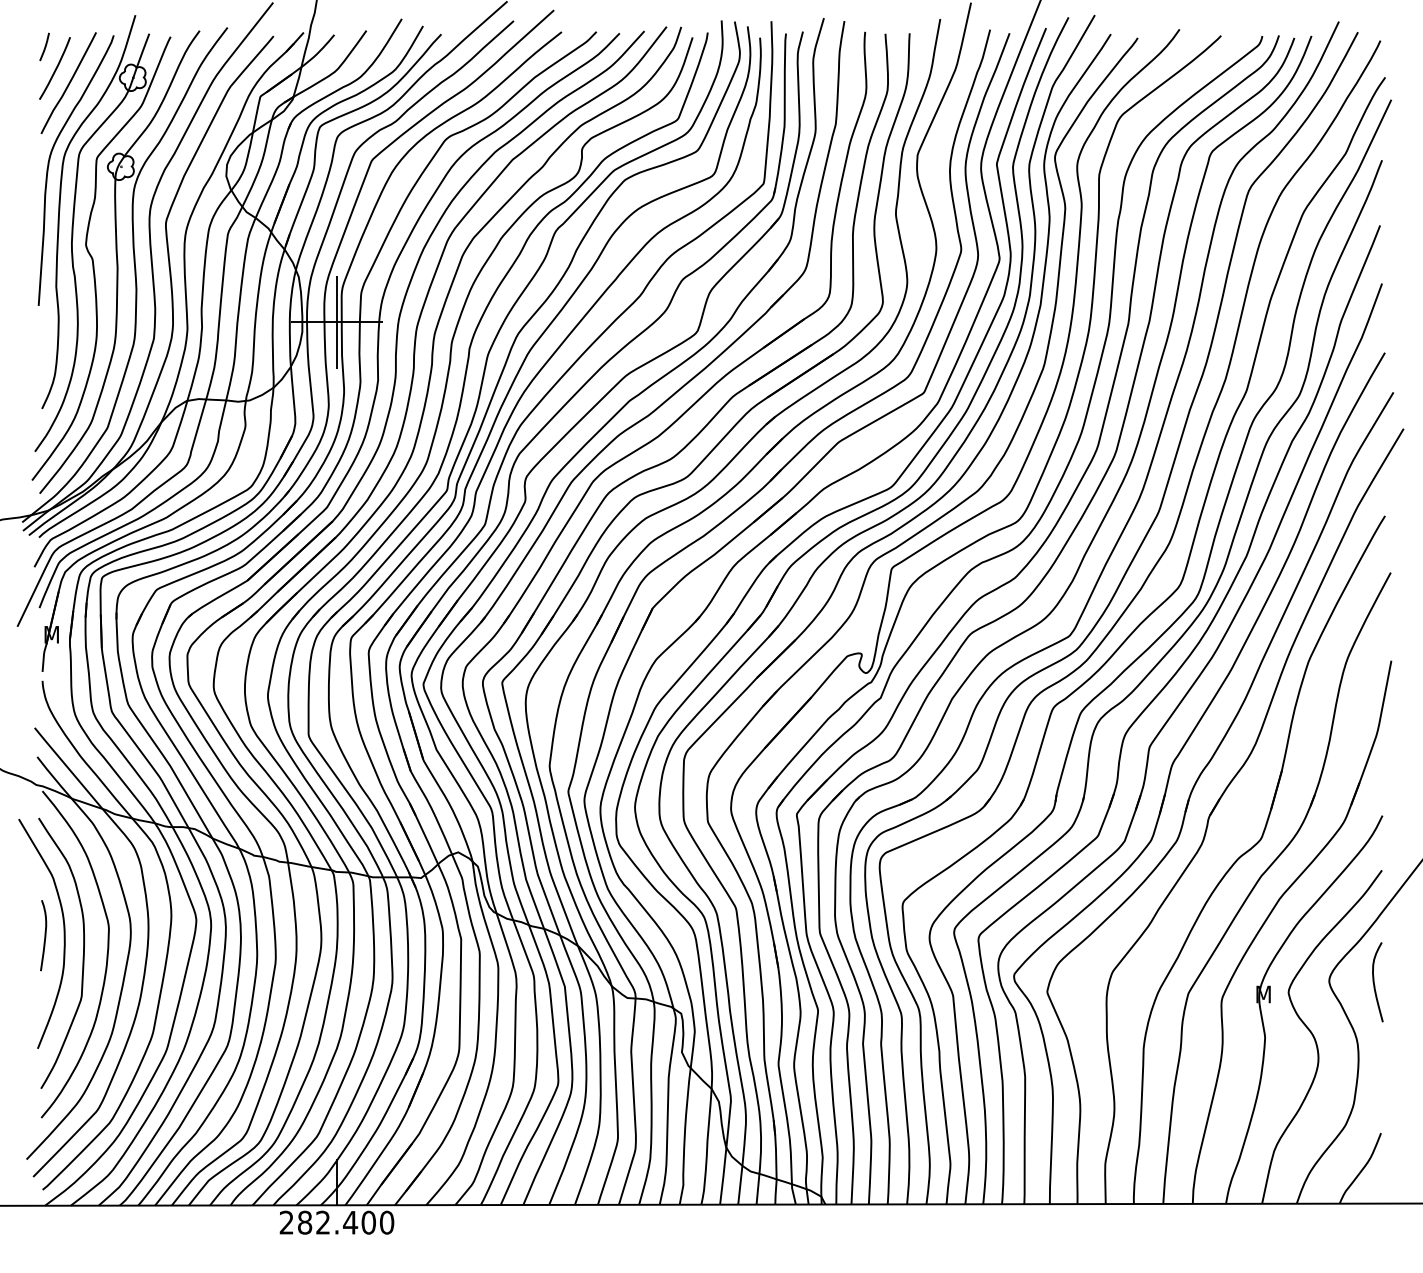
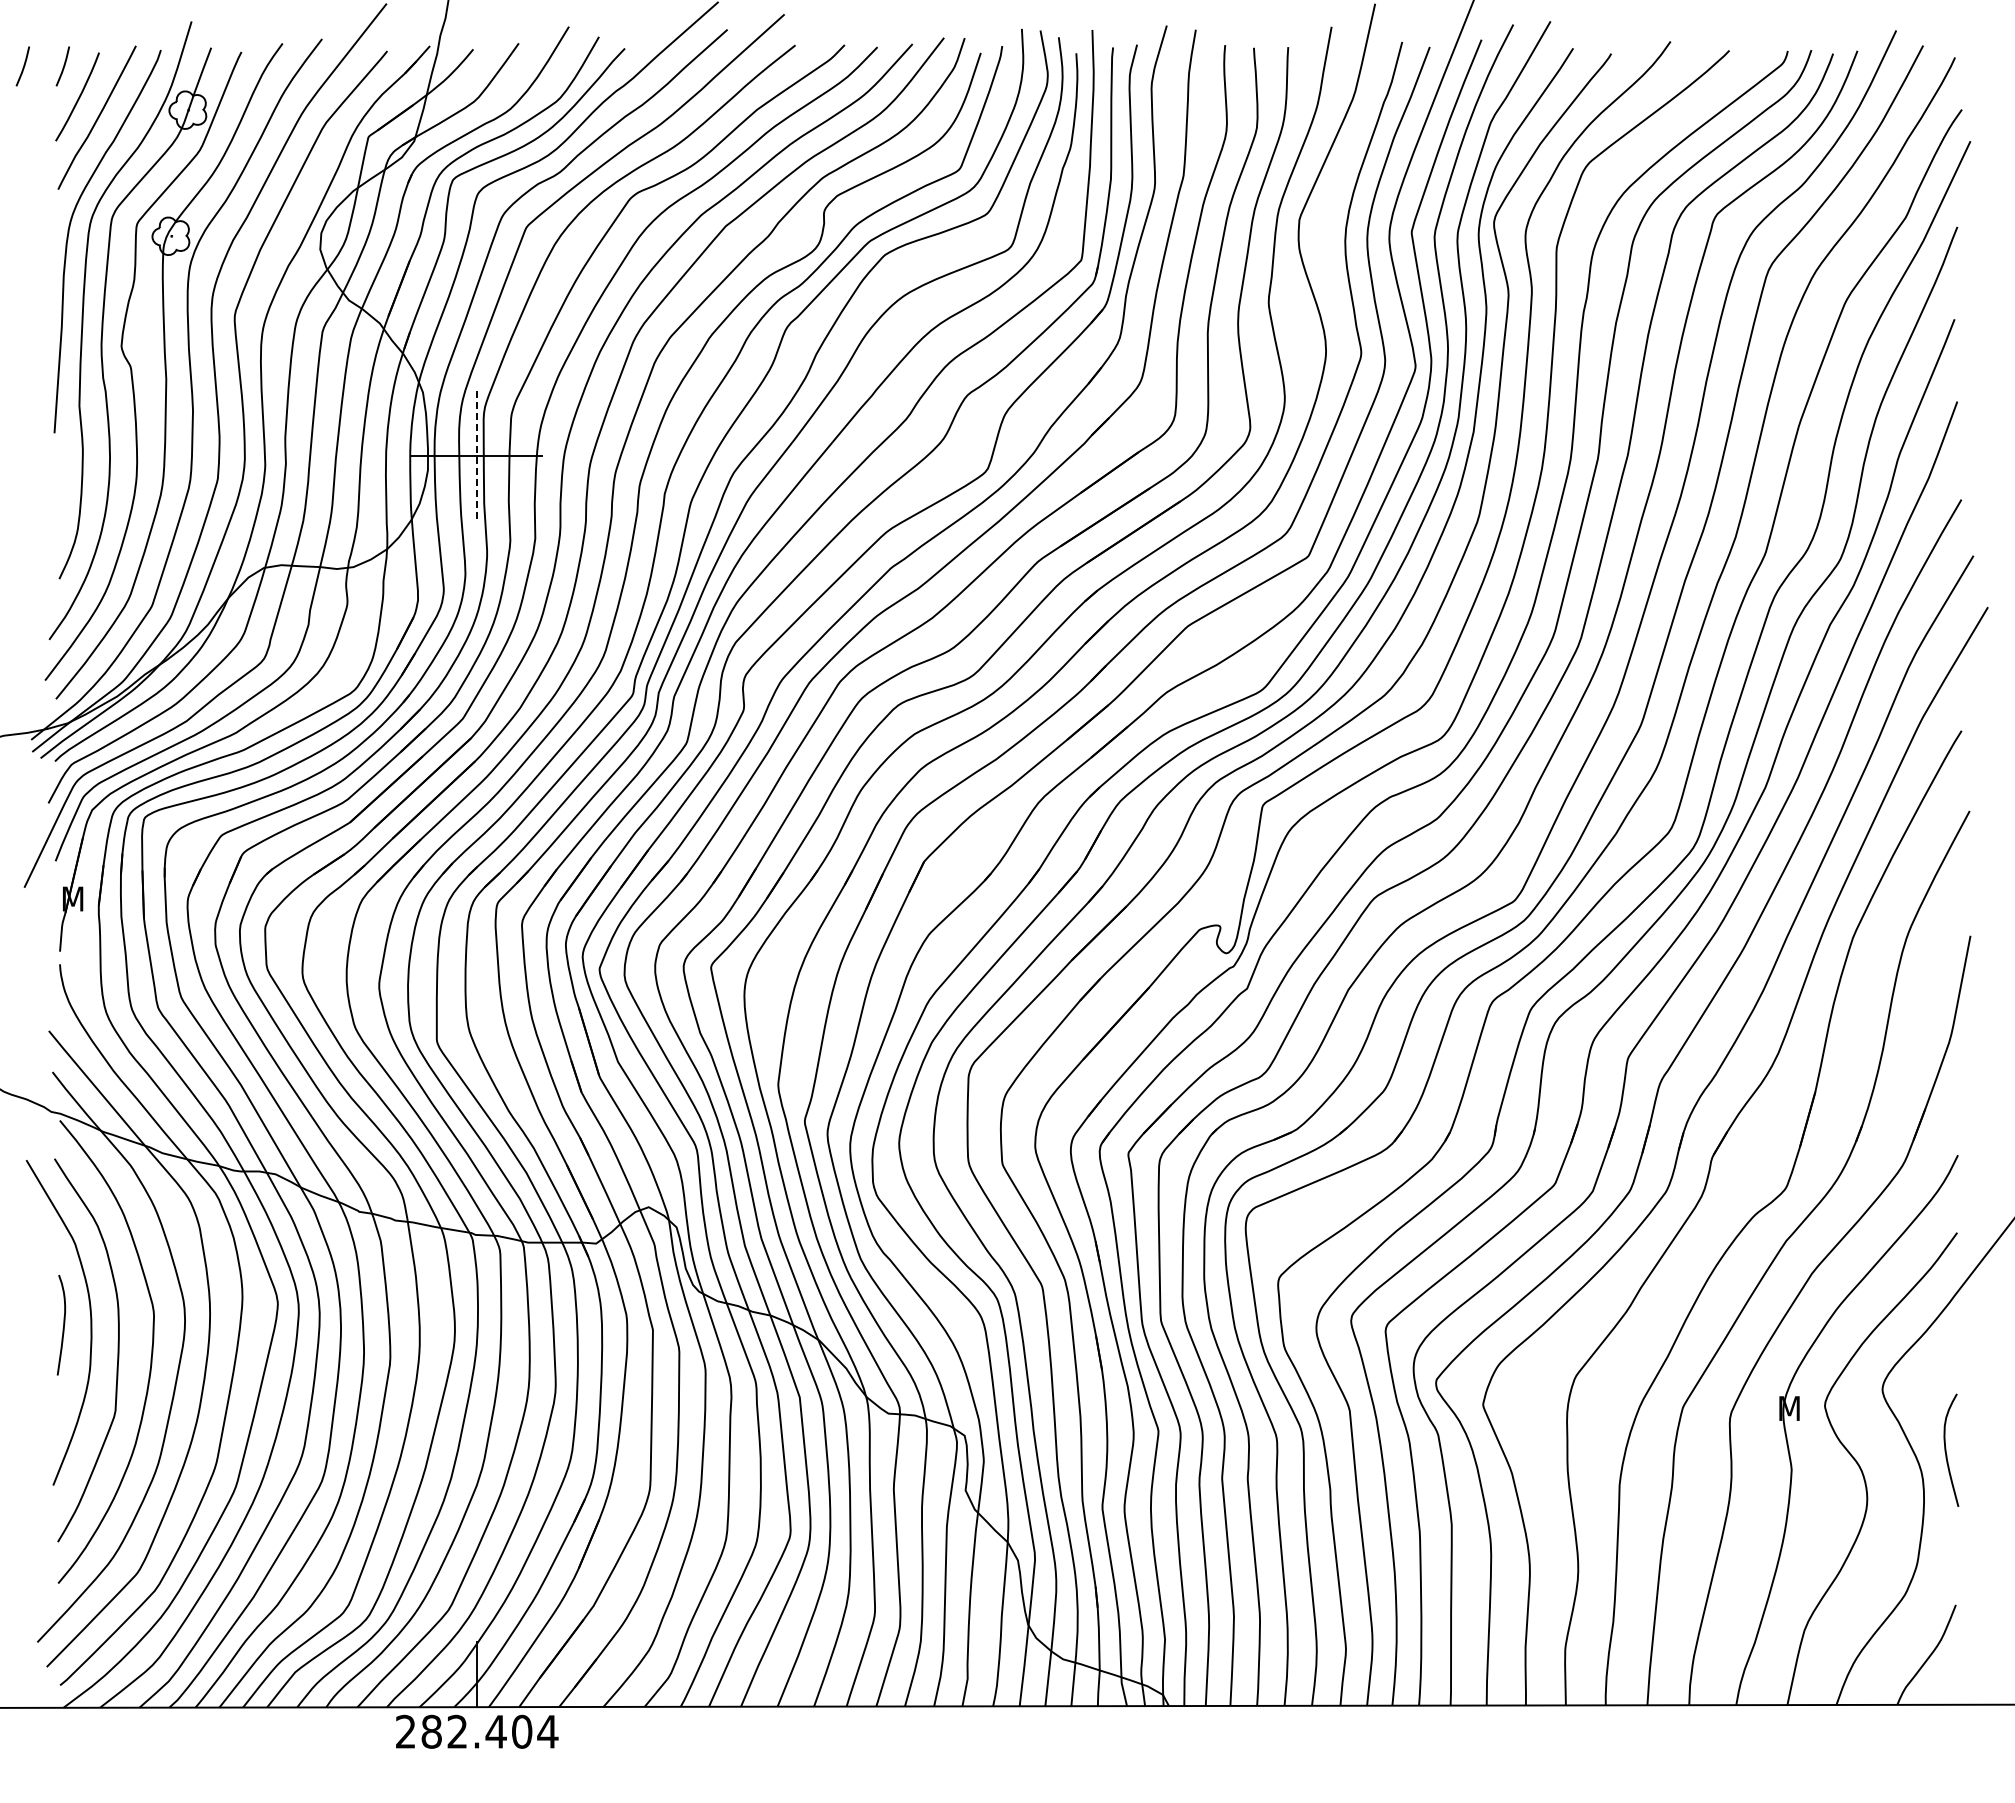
line: (16, 46) -> (23, 66), added
line: (337, 322) -> (477, 456), solid -> dashed
curve: (1374, 981) -> (1946, 1449), moved
text: (386, 1222) -> (547, 1731), 282.400 -> 282.404

